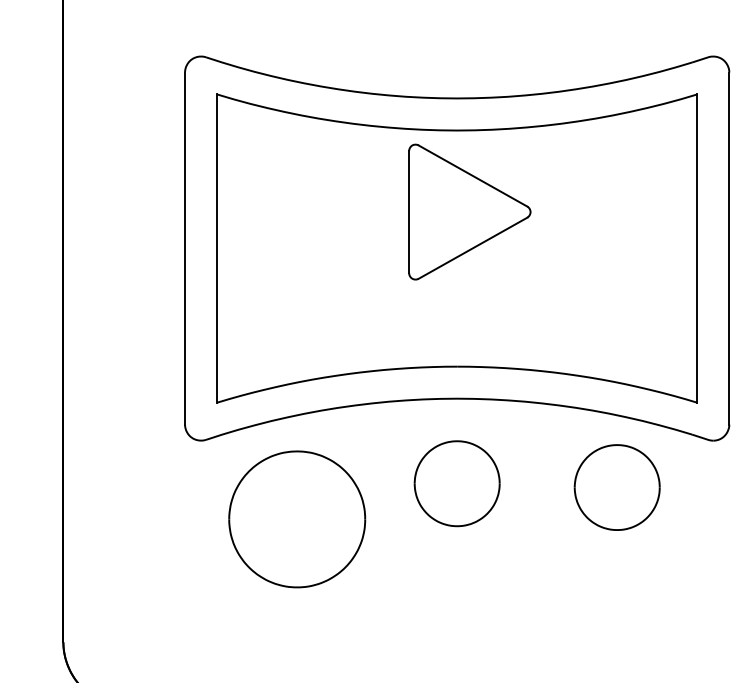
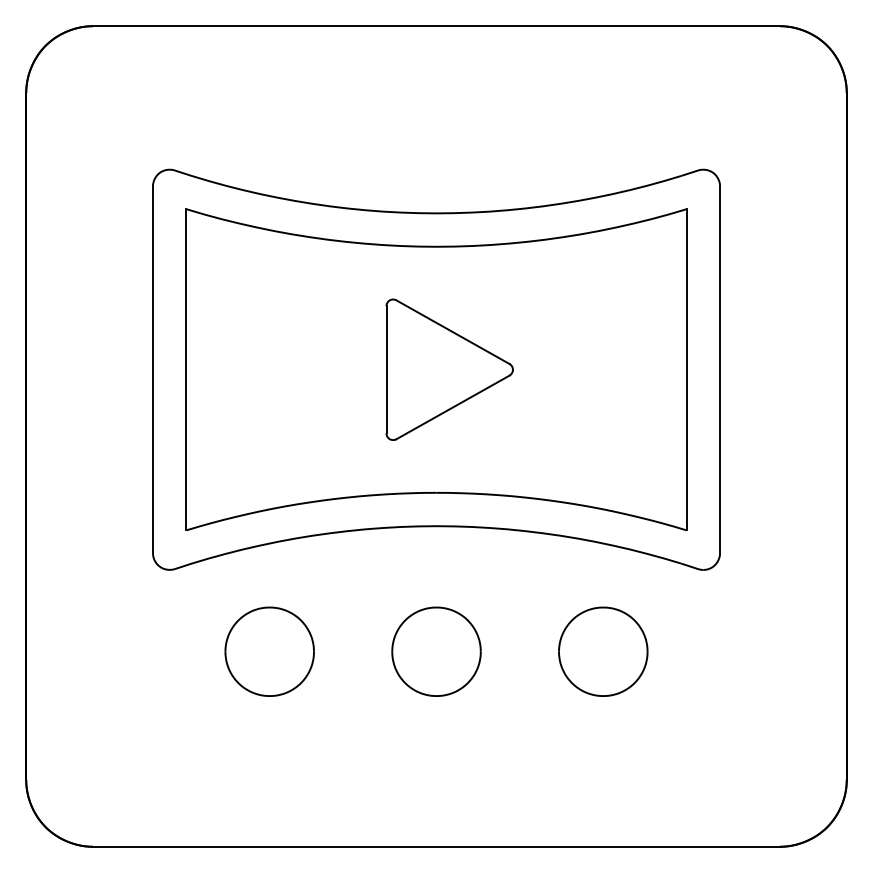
part: (469, 211) -> (449, 369), moved
part: (457, 483) -> (436, 651), moved
part: (617, 487) -> (603, 651), moved
part: (296, 518) -> (269, 651), size x0.62

